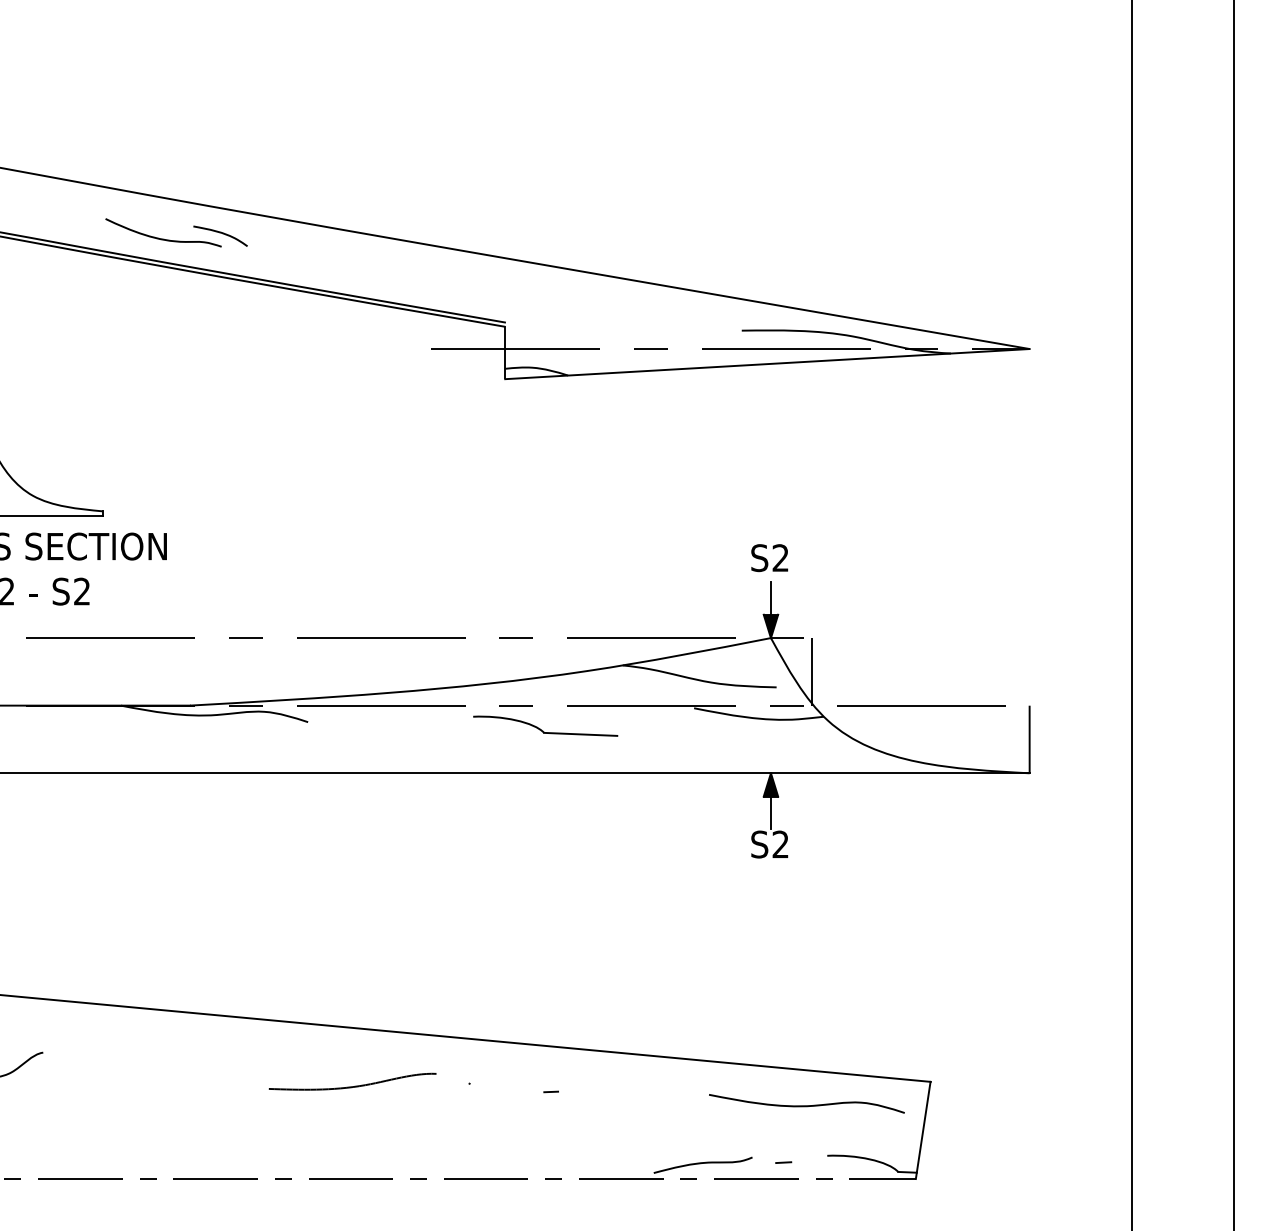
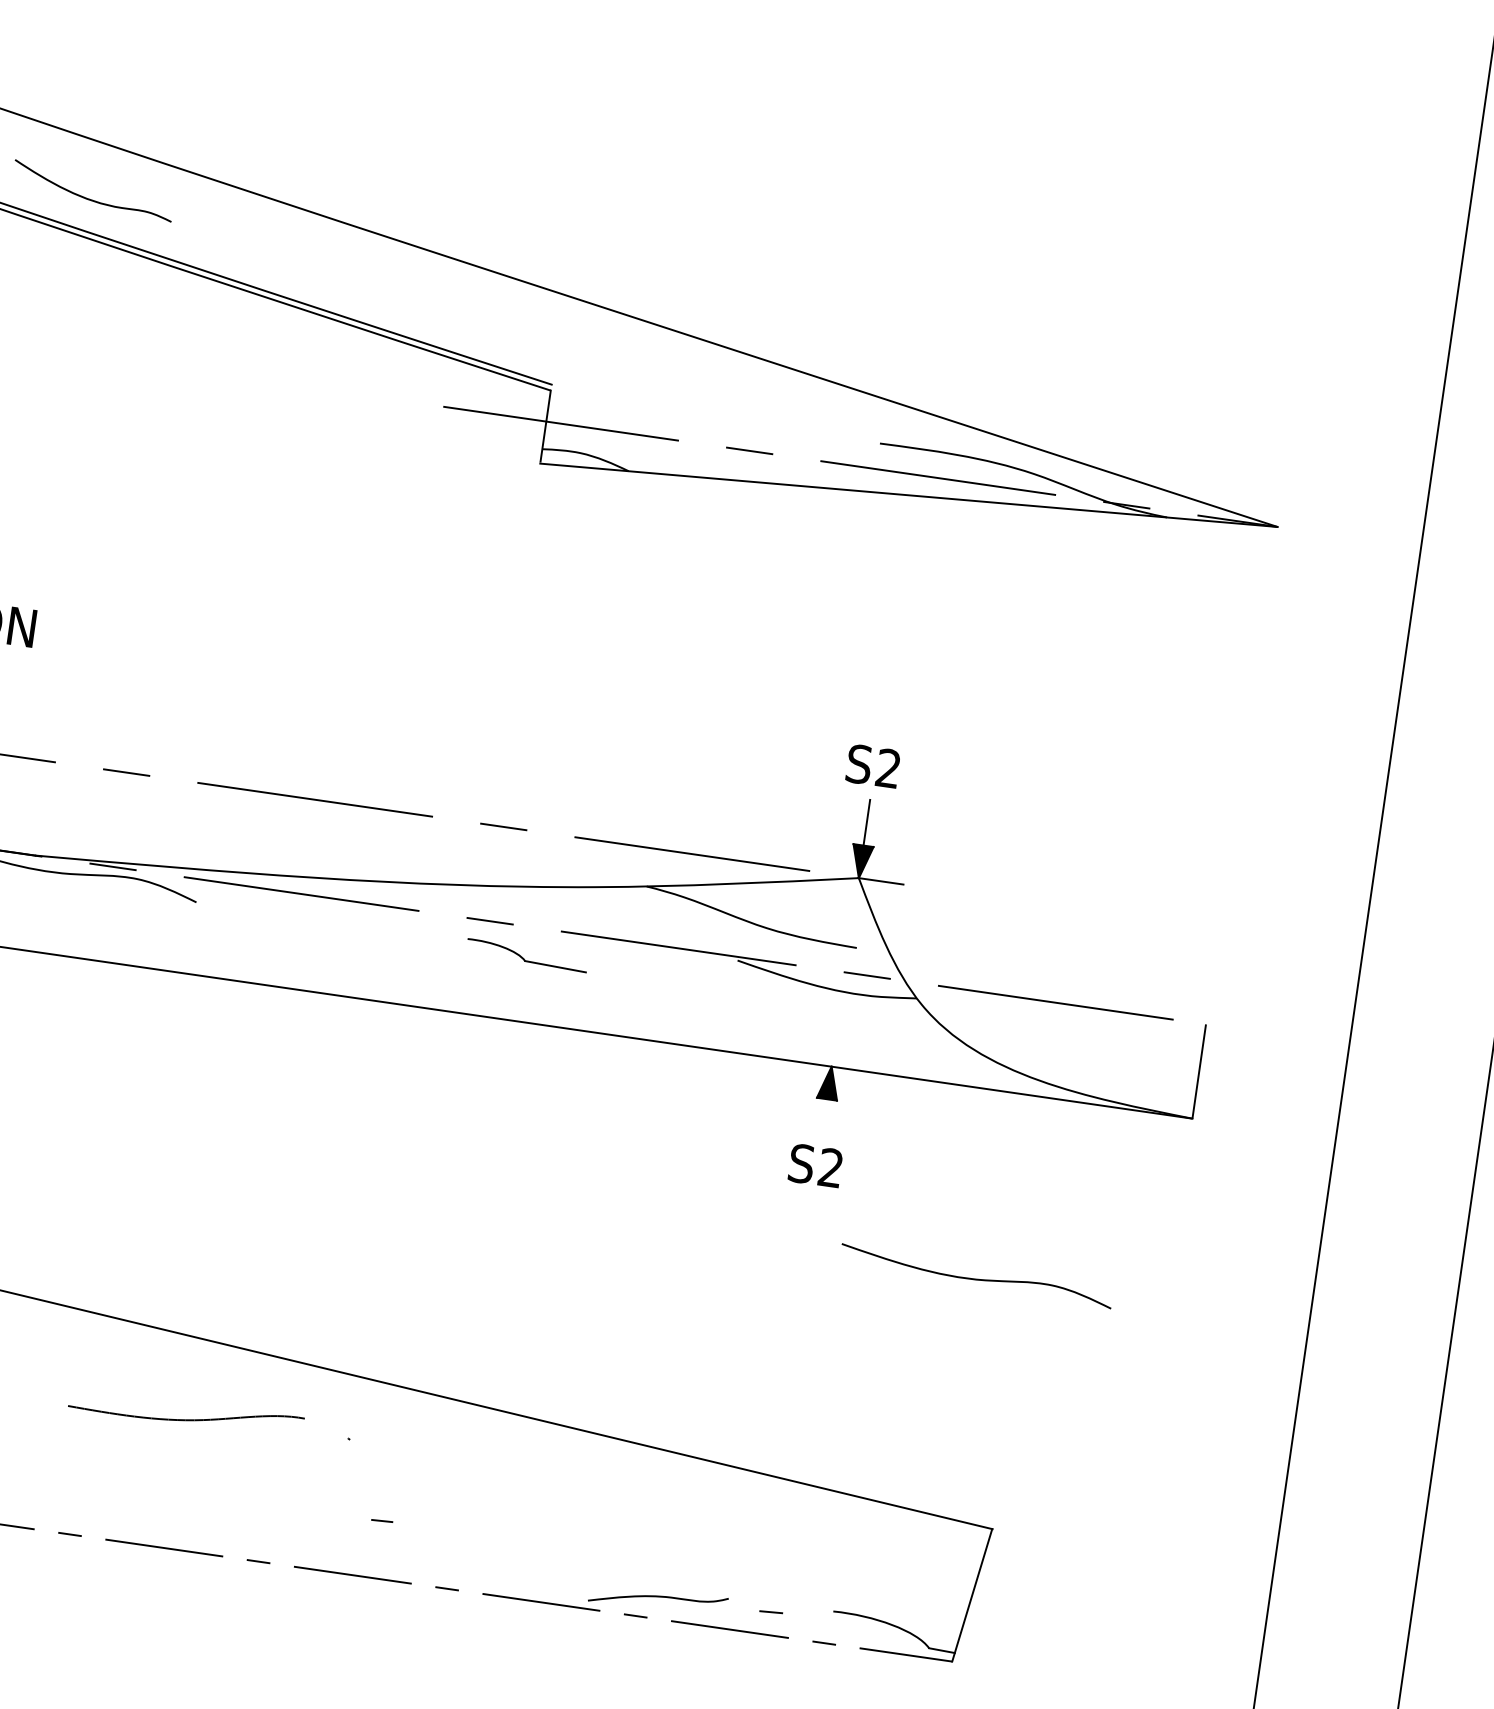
curve: (220, 233) -> (172, 203), removed
line: (812, 671) -> (910, 933), removed
part: (545, 725) -> (526, 954), size x0.6
line: (770, 812) -> (823, 1121), removed
line: (550, 1091) -> (381, 1520), moved
curve: (806, 1105) -> (975, 1278), moved

